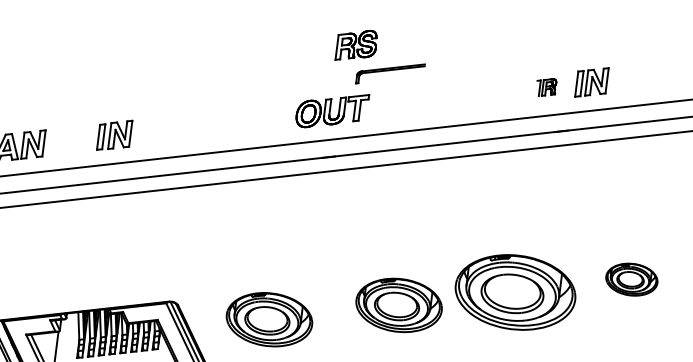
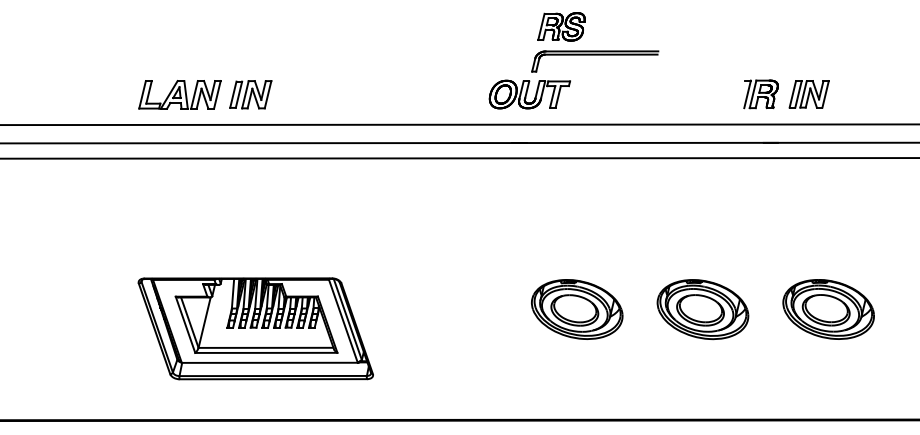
part: (390, 73) -> (595, 61), size x1.67
part: (546, 87) -> (760, 94), size x1.67
part: (114, 135) -> (250, 94), moved
part: (631, 279) -> (828, 309), size x1.67
part: (515, 292) -> (702, 309), size x0.71
part: (269, 319) -> (437, 309), removed

